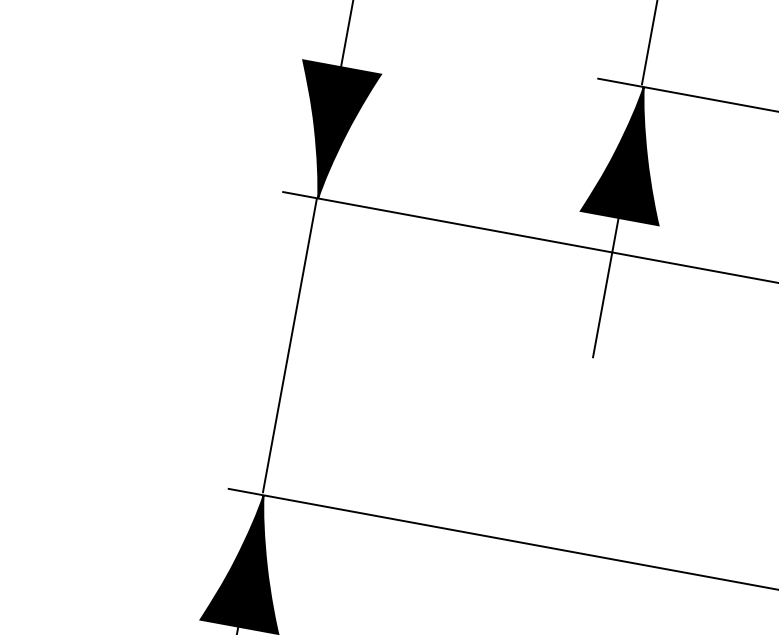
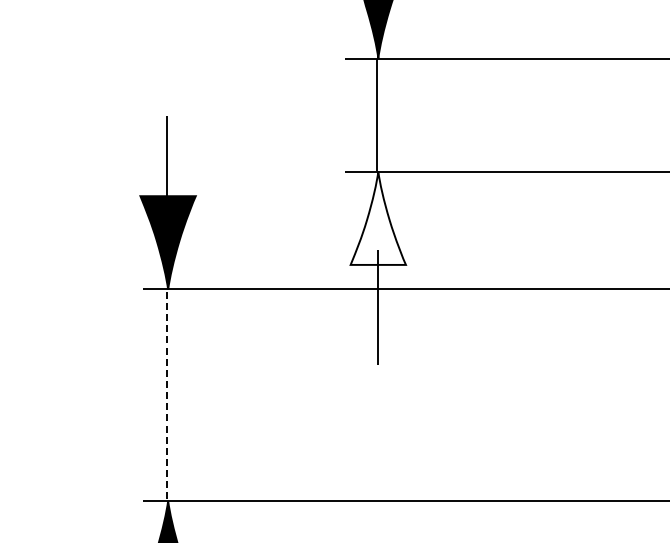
fill: (630, 151) -> (377, 217), removed
line: (290, 345) -> (167, 394), solid -> dashed

